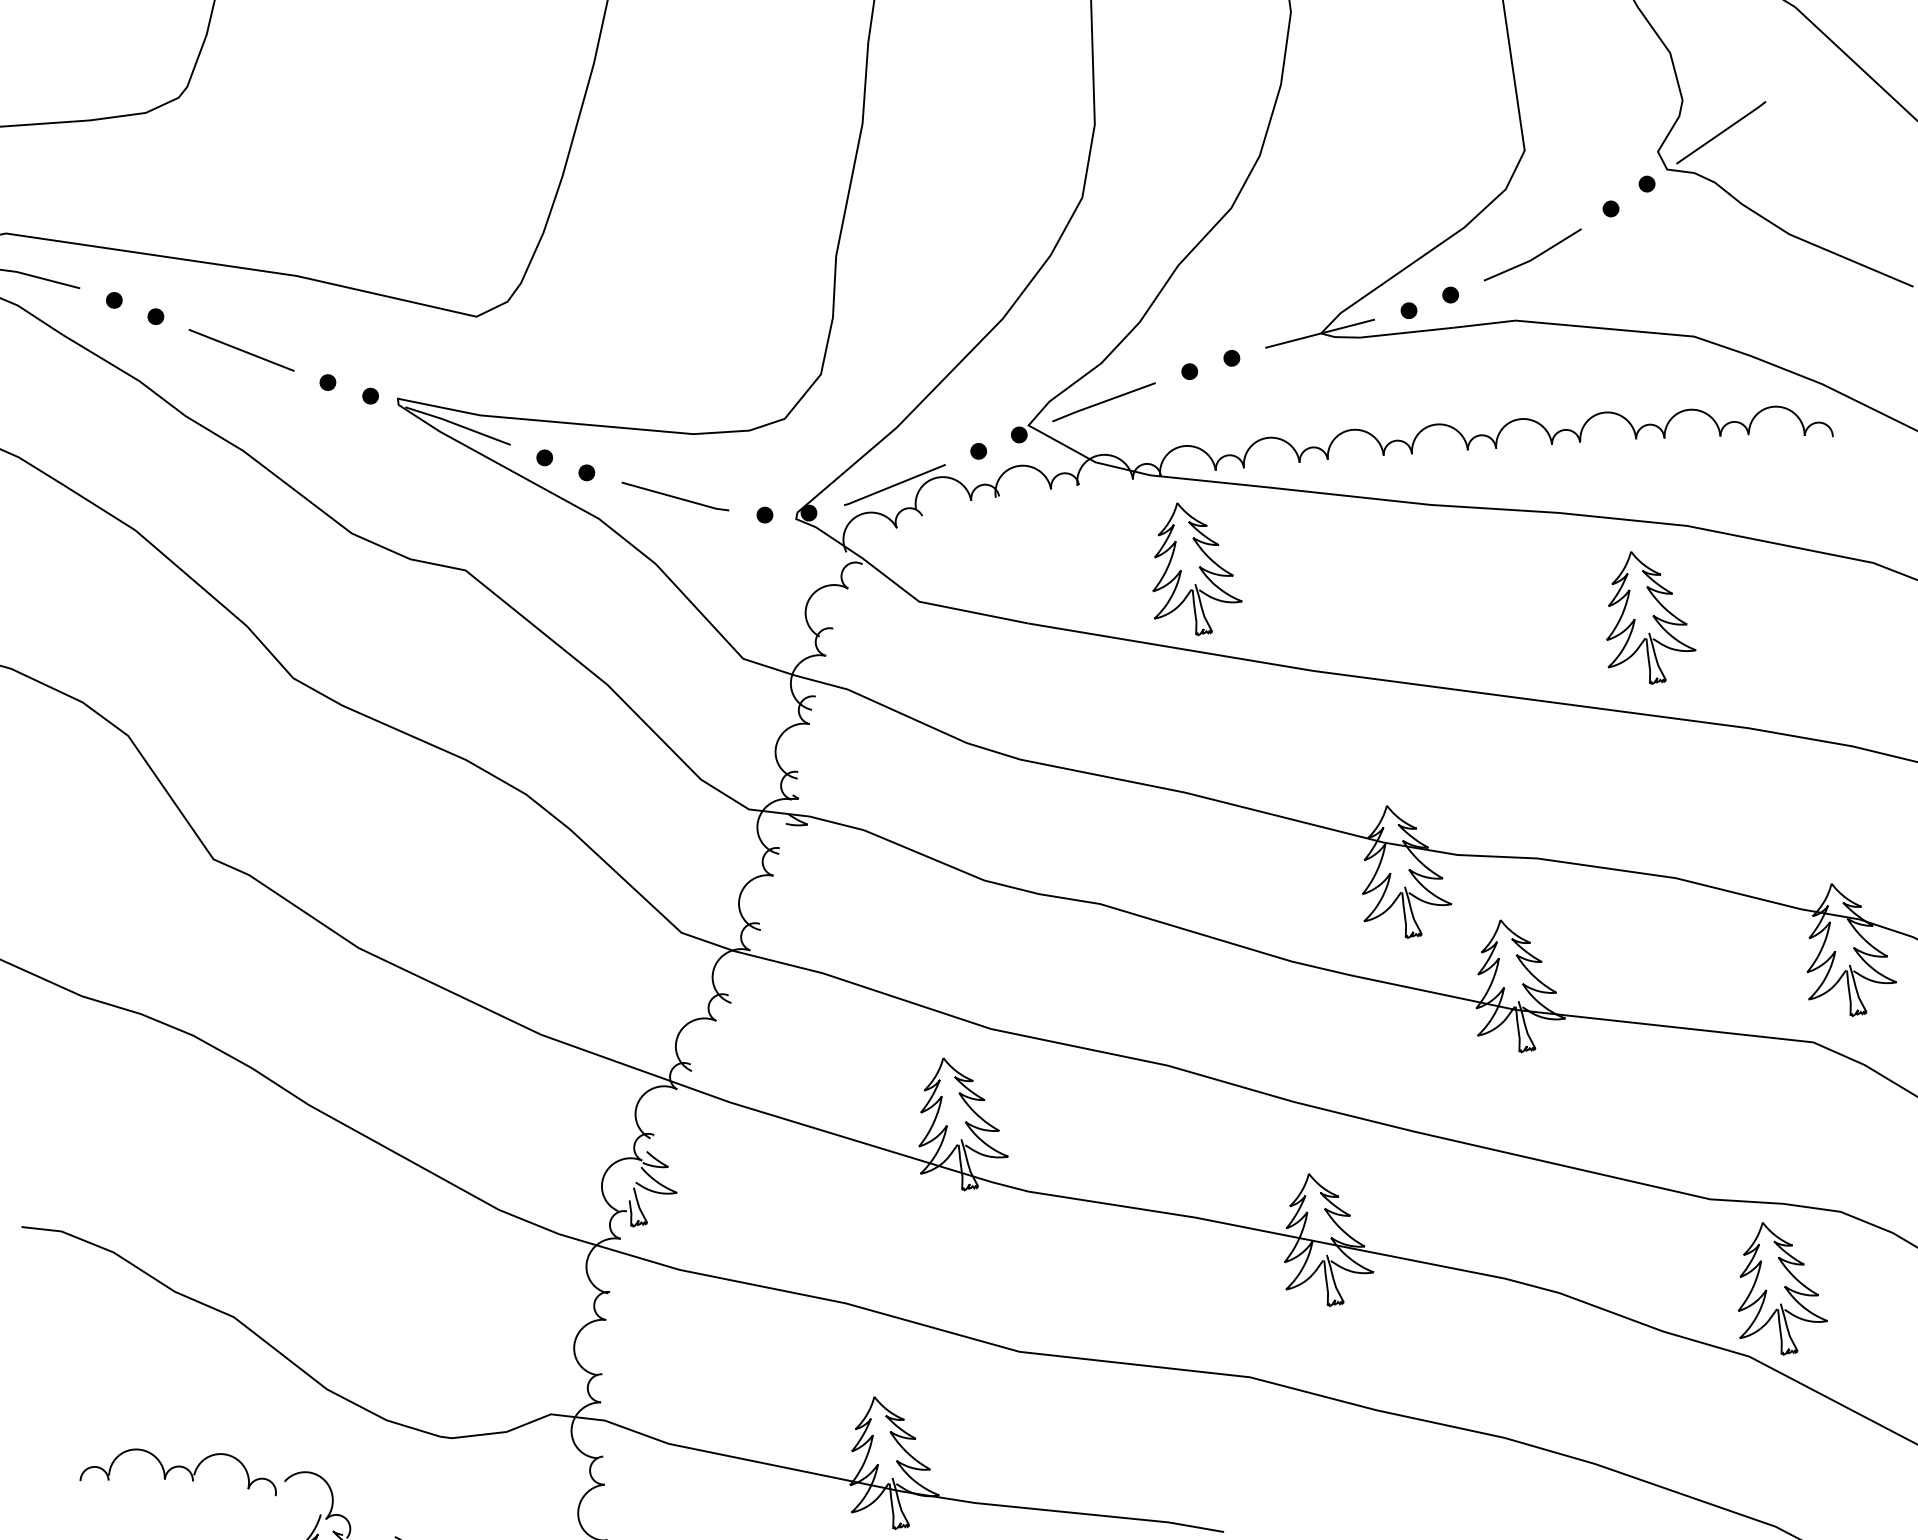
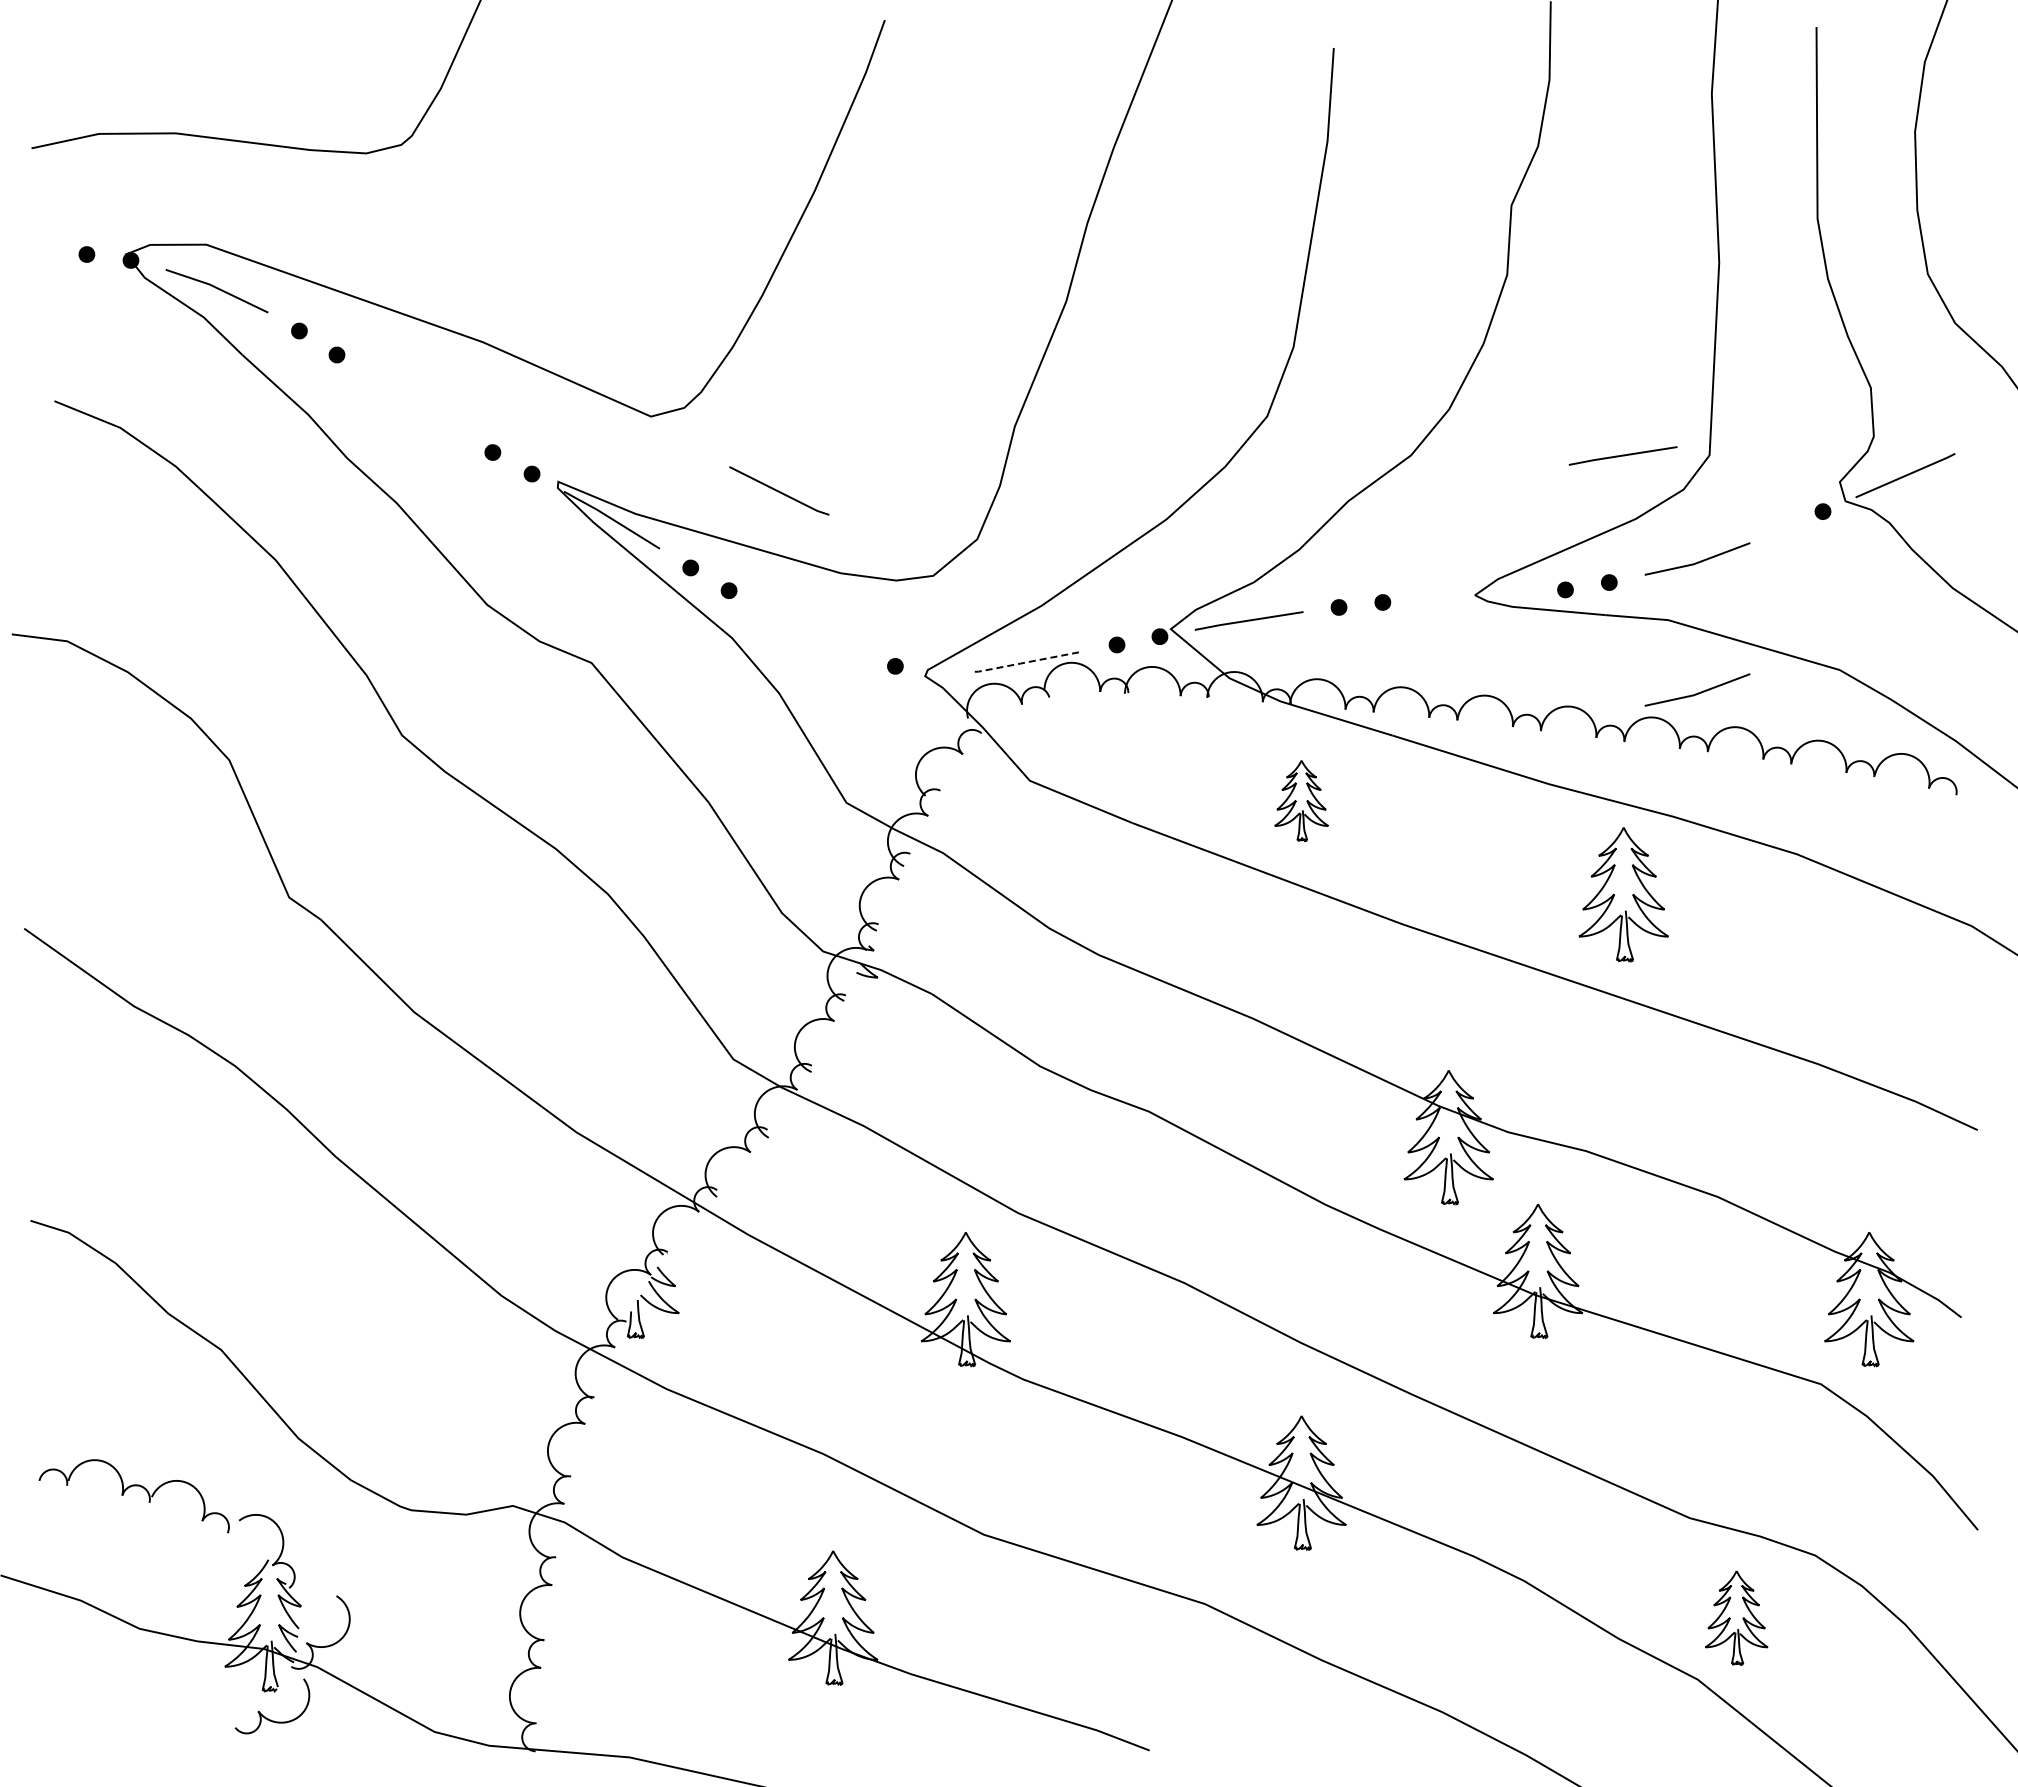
line: (1439, 167) -> (1622, 455), added
fill: (1610, 208) -> (1782, 528), removed
line: (1319, 333) -> (1473, 595), removed
line: (241, 350) -> (414, 404), removed
line: (1558, 386) -> (1697, 692), added
line: (895, 485) -> (1028, 662), solid -> dashed
line: (674, 496) -> (778, 490), moved
fill: (808, 512) -> (938, 672), removed
part: (1190, 568) -> (1301, 800), size x0.6
part: (1643, 617) -> (1623, 894), moved
part: (1775, 1288) -> (1736, 1617), size x0.7

